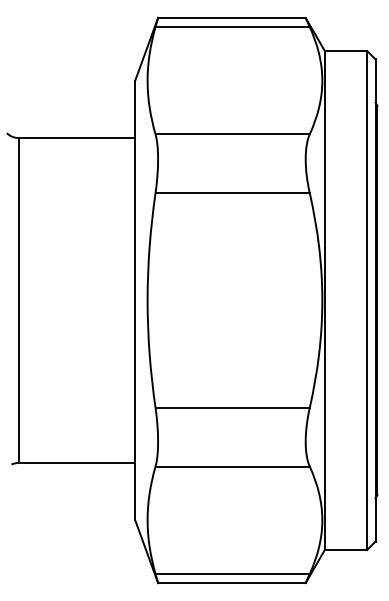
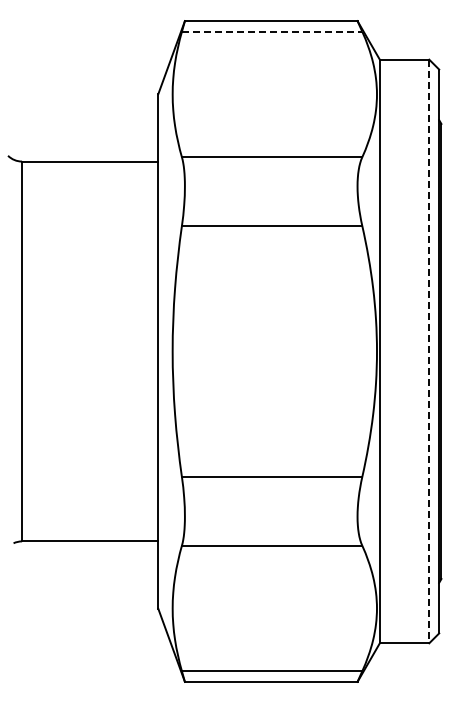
line: (232, 26) -> (272, 31), solid -> dashed
line: (367, 300) -> (429, 351), solid -> dashed

